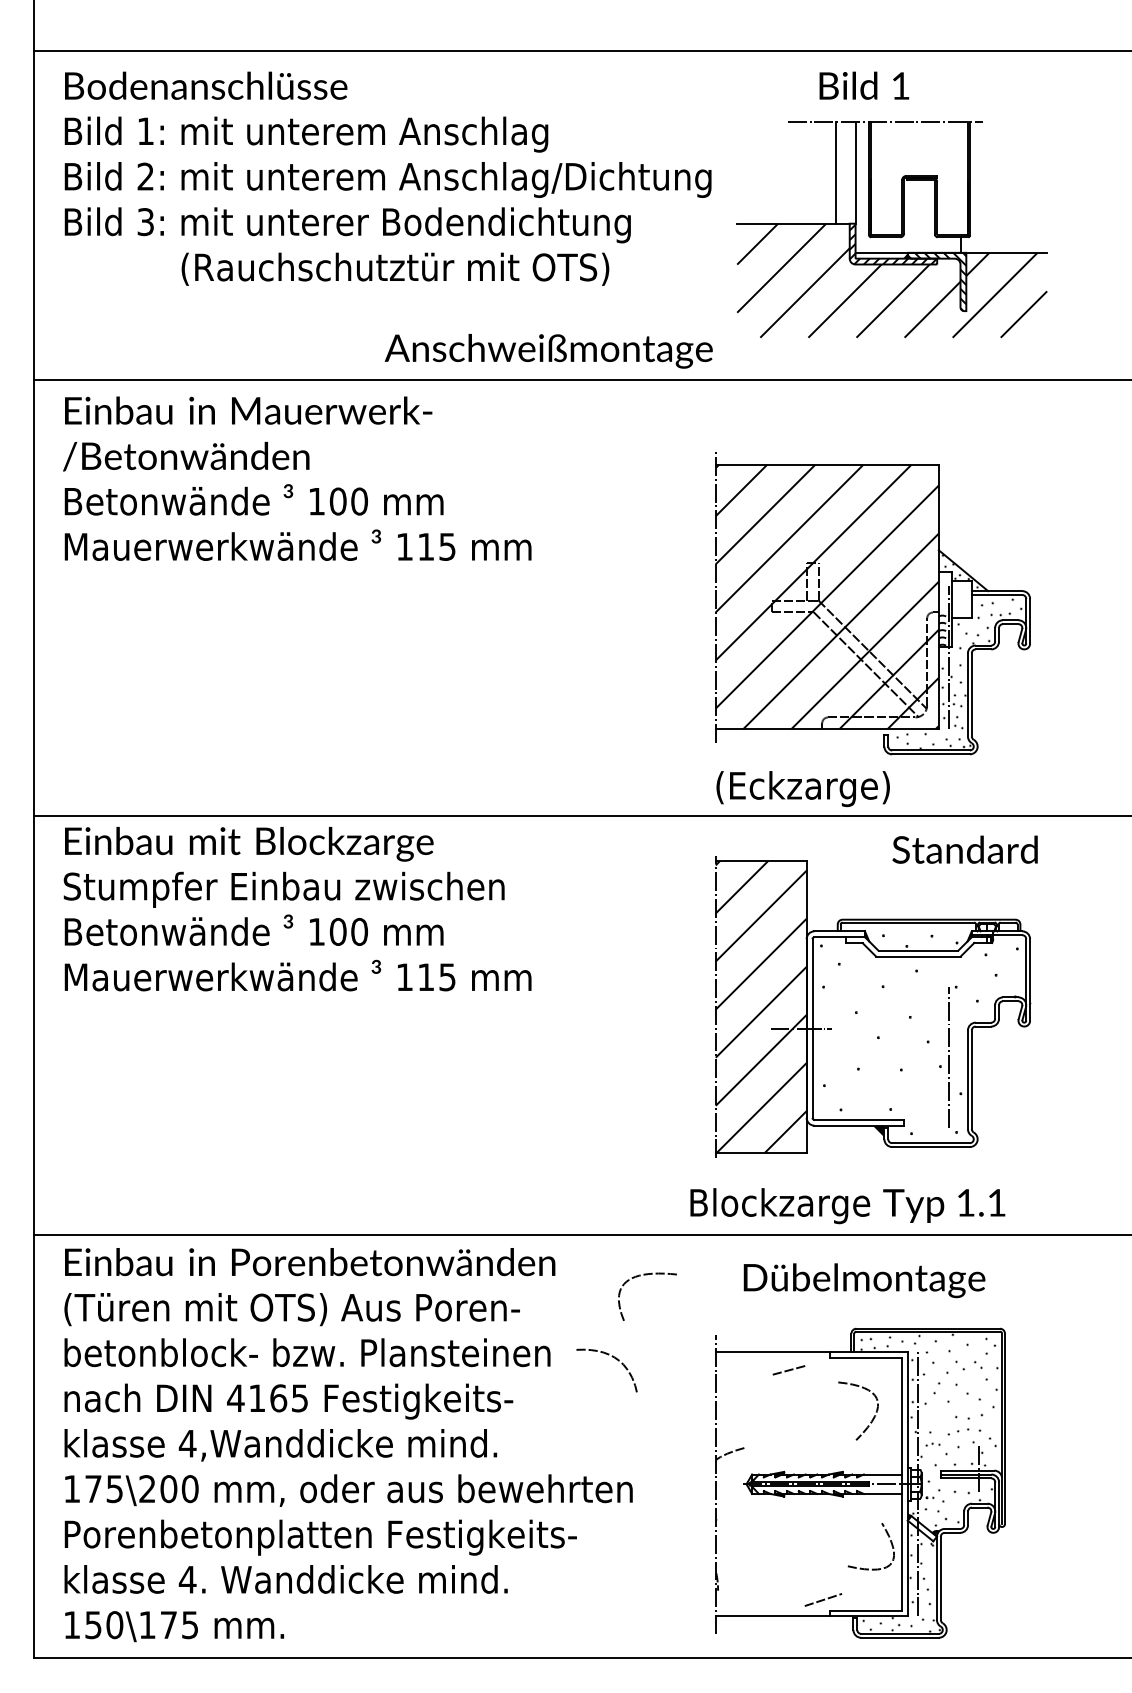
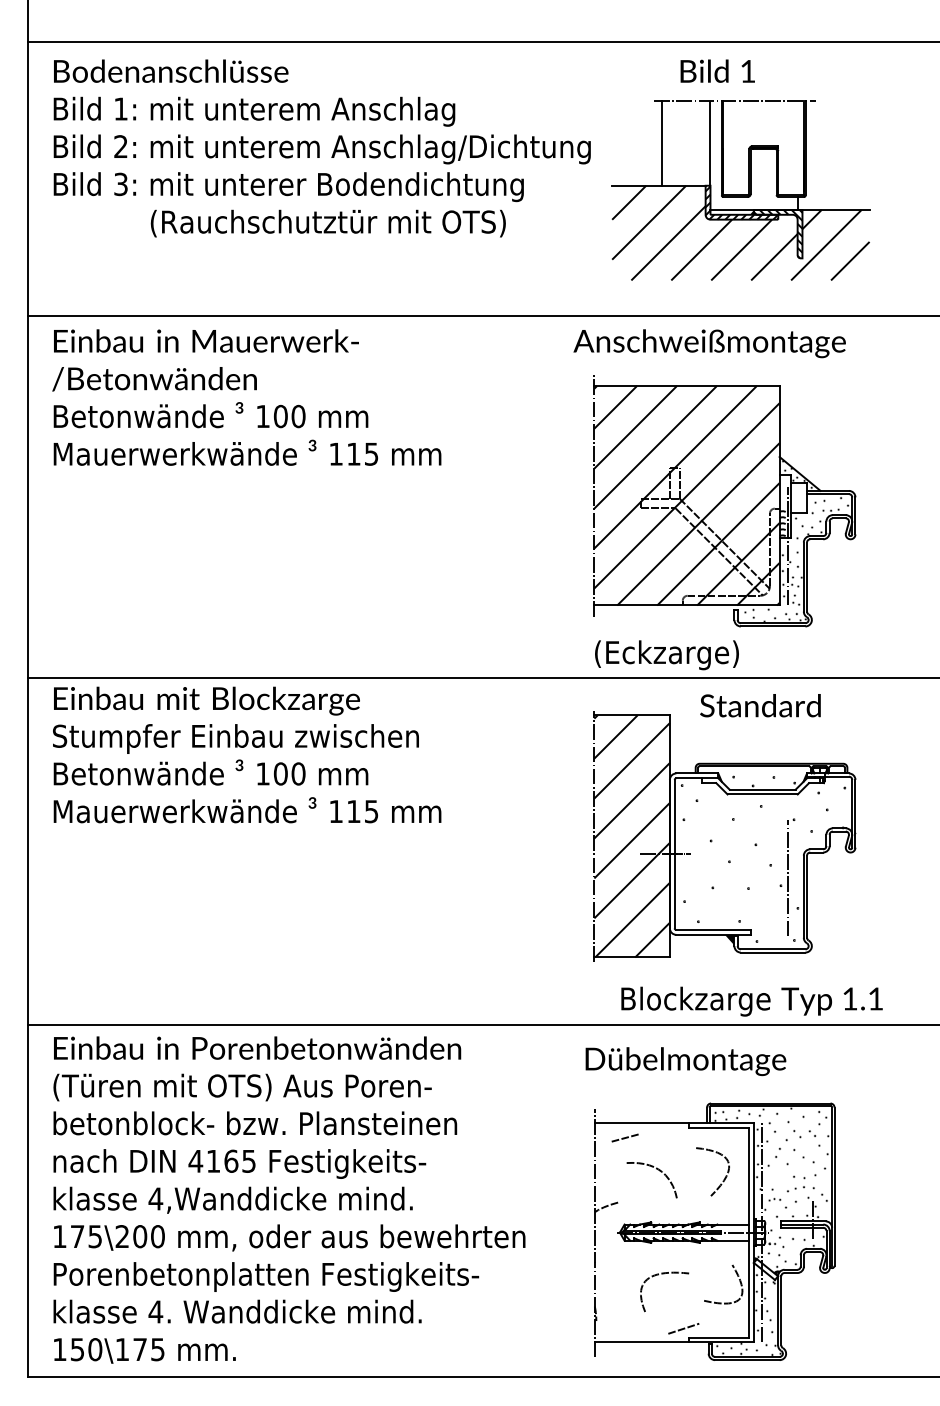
line: (836, 172) -> (662, 143), moved
text: (548, 351) -> (709, 343), moved
text: (965, 849) -> (760, 705), moved
text: (847, 1205) -> (751, 1001), moved
curve: (647, 1275) -> (664, 1274), moved
text: (864, 1280) -> (685, 1061), moved
curve: (615, 1360) -> (659, 1171), moved
line: (788, 1369) -> (624, 1137), moved

